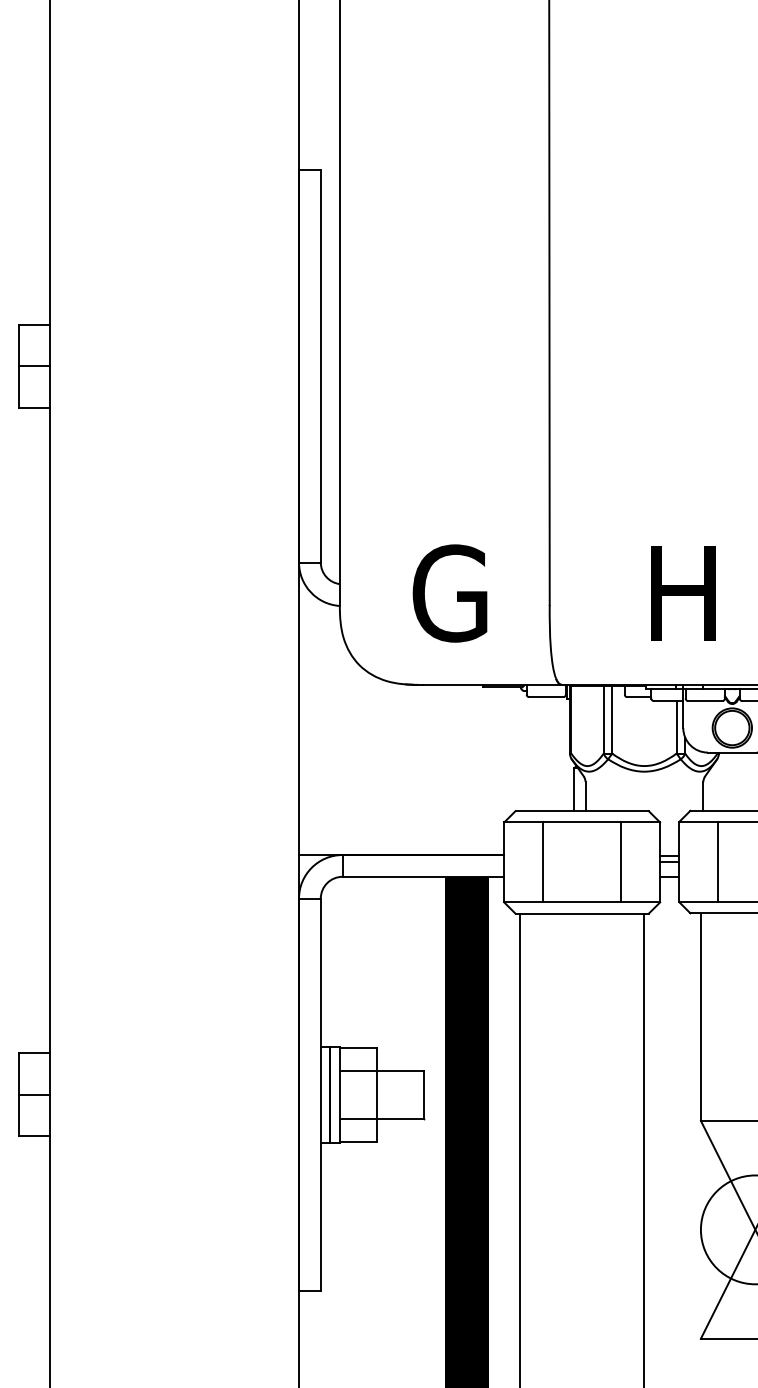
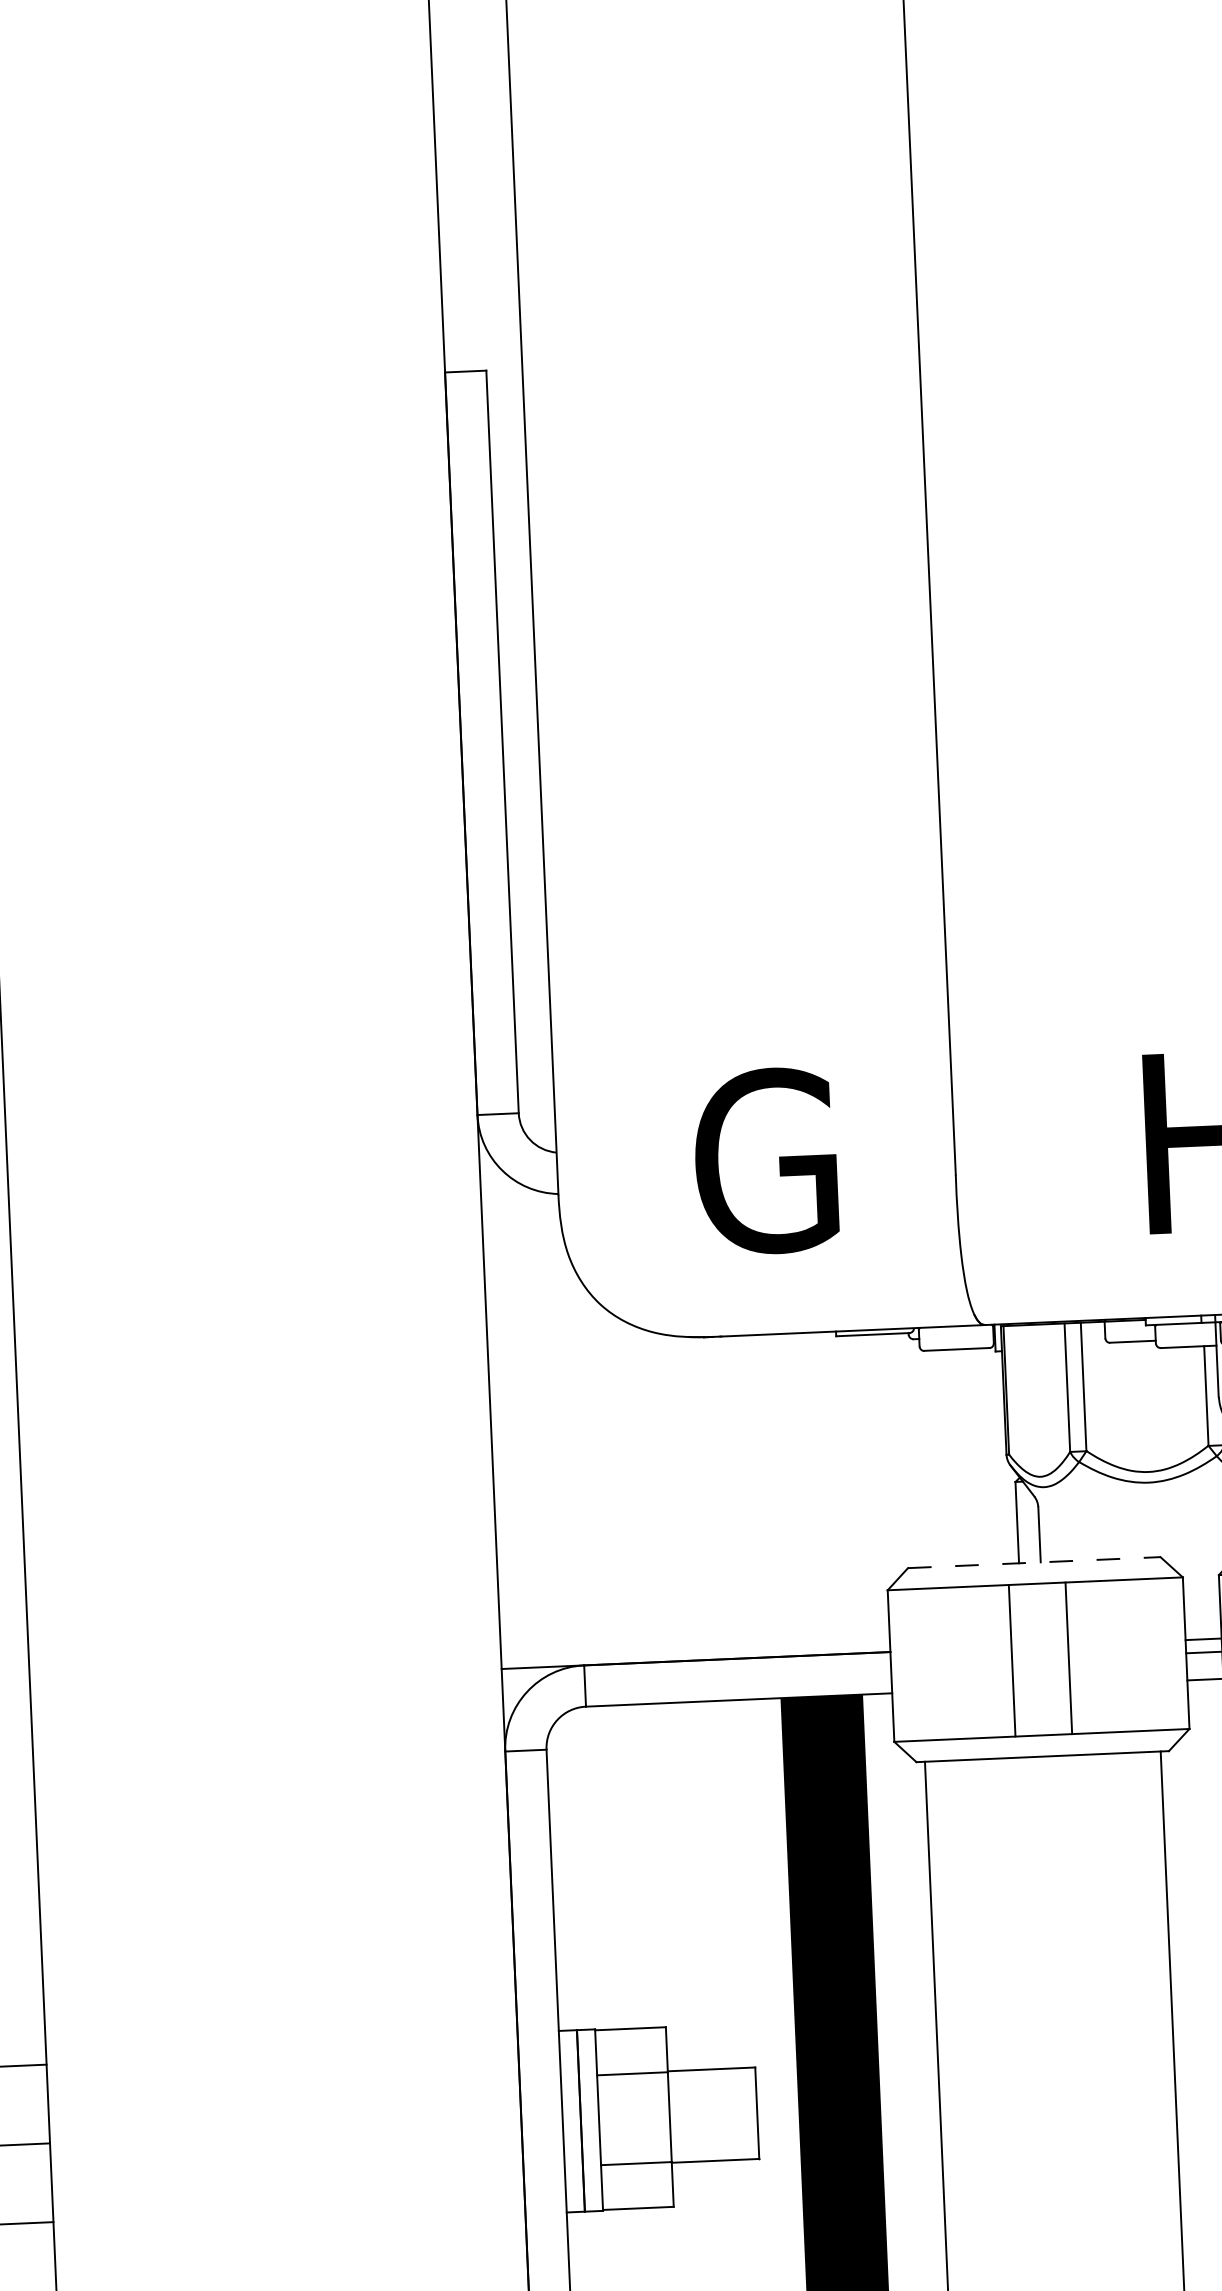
line: (582, 811) -> (1034, 1563), solid -> dashed
line: (543, 862) -> (1012, 1660), moved
line: (621, 862) -> (1069, 1658), moved

